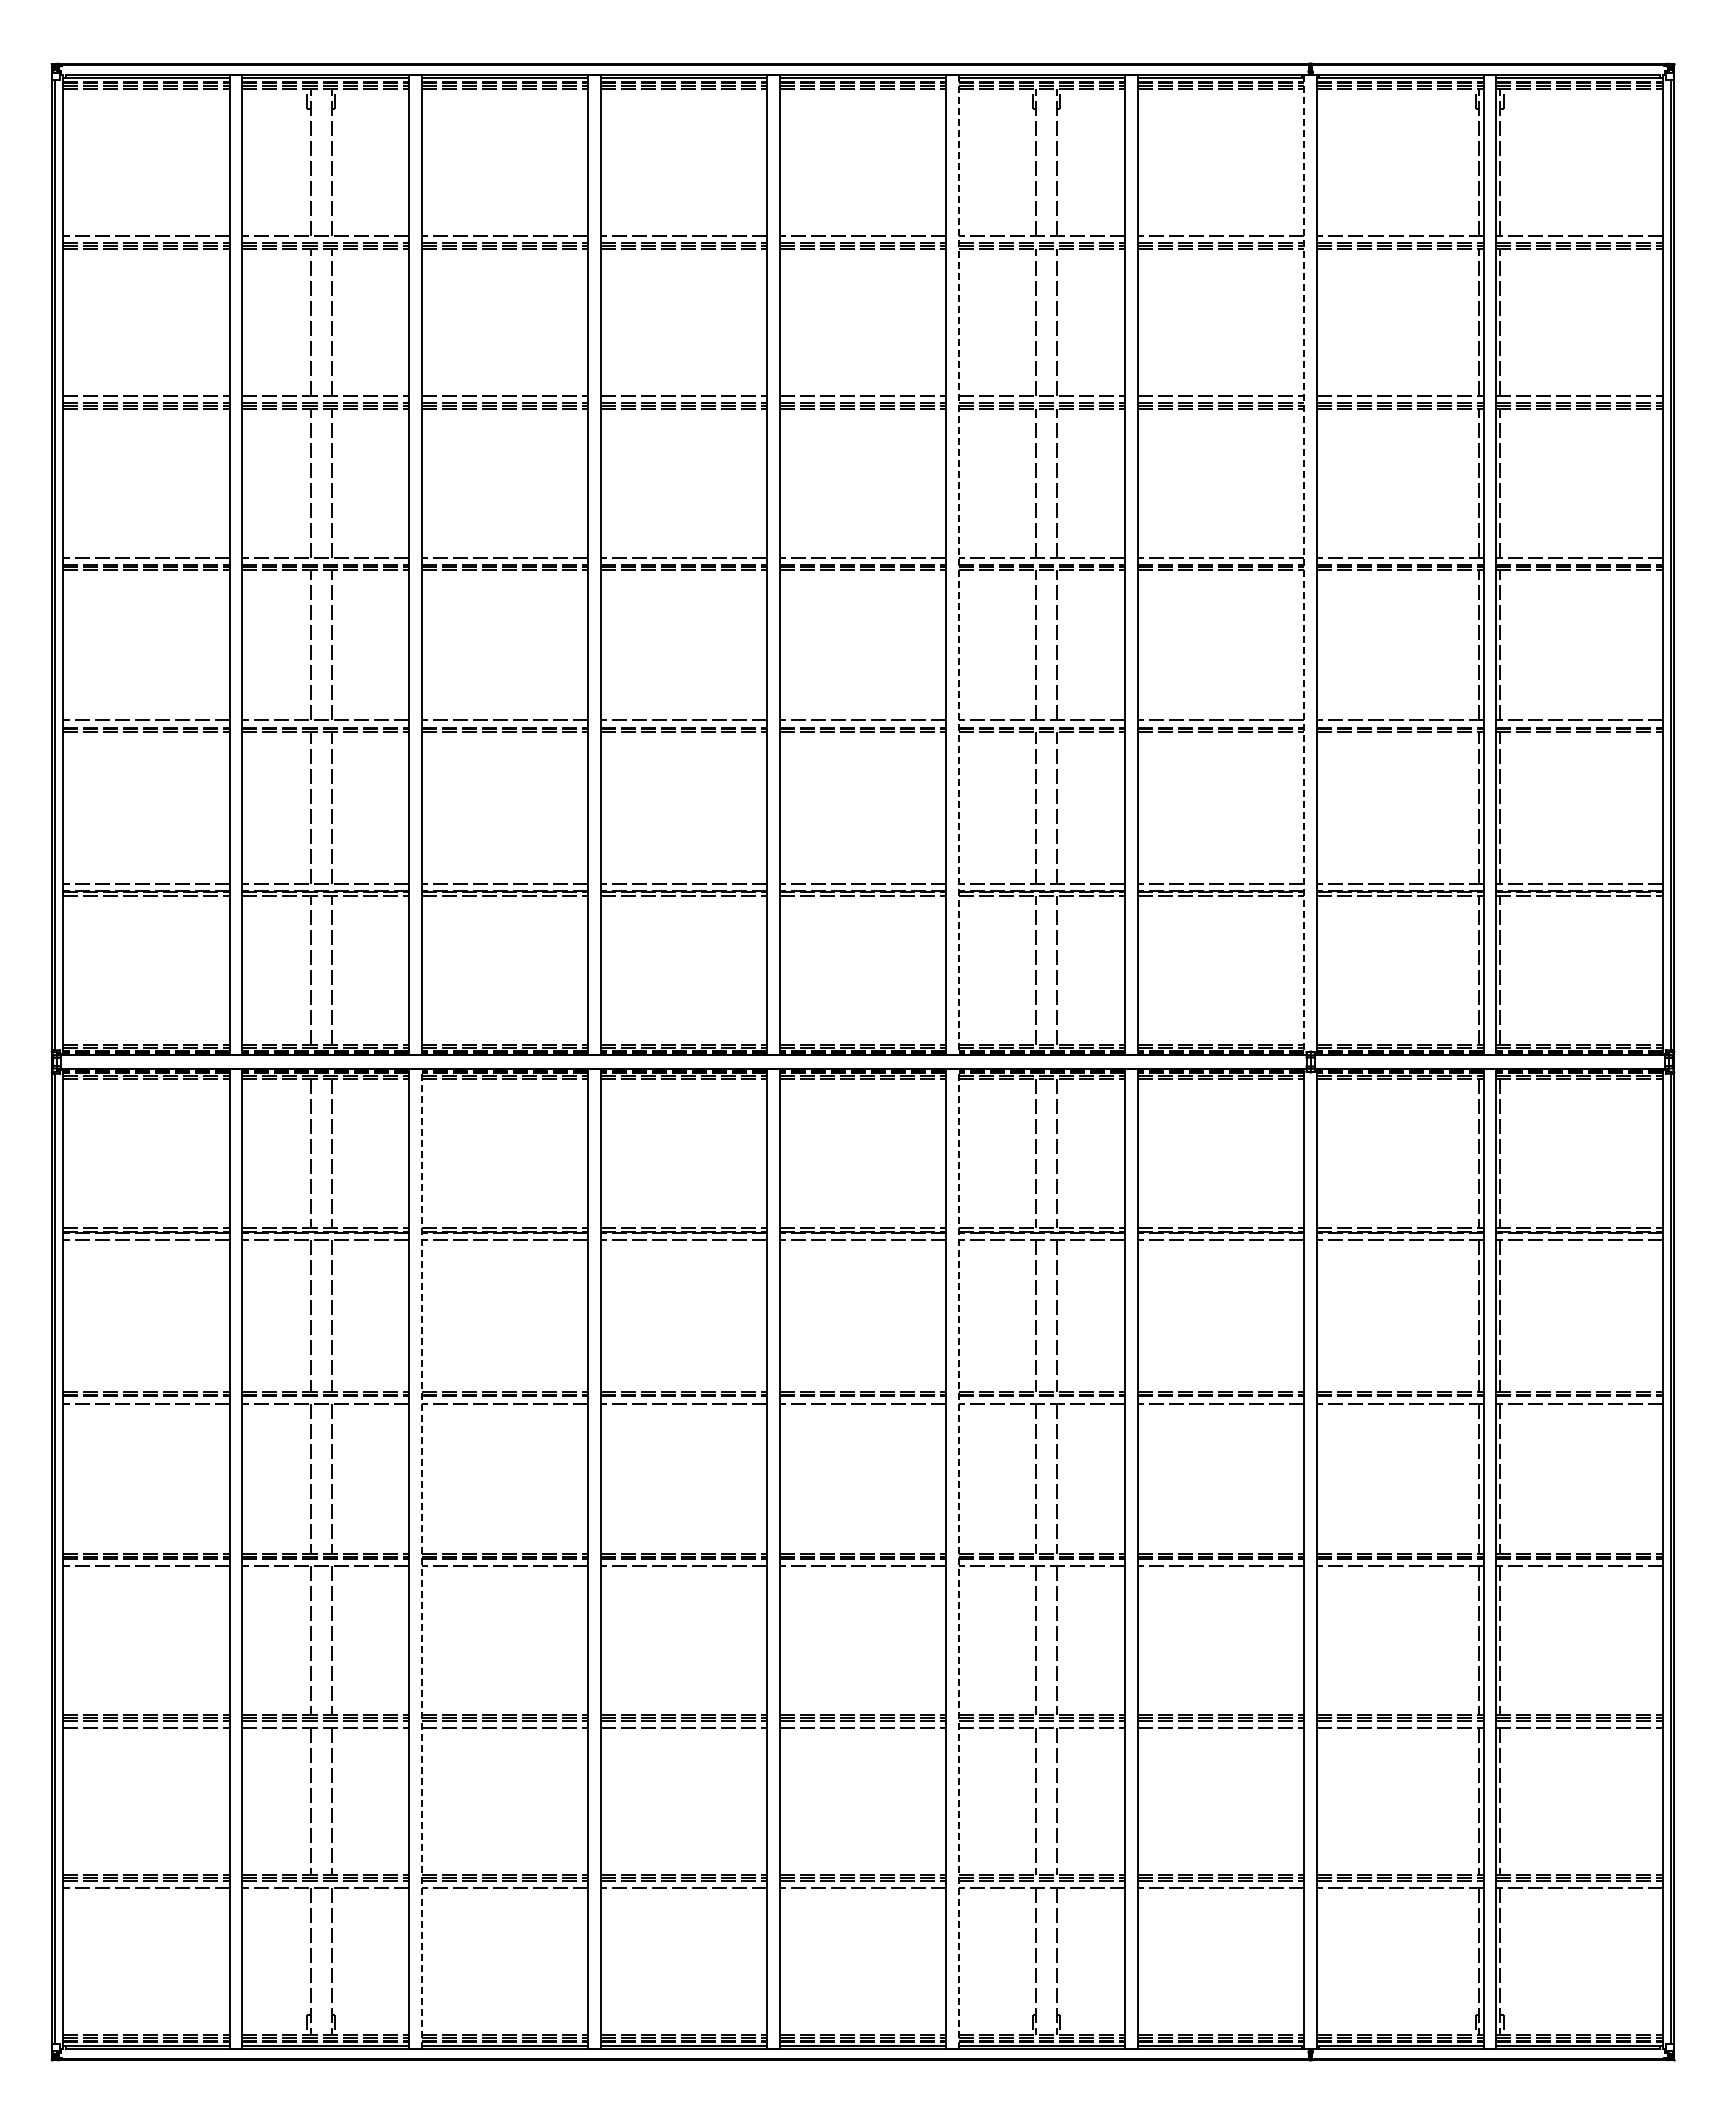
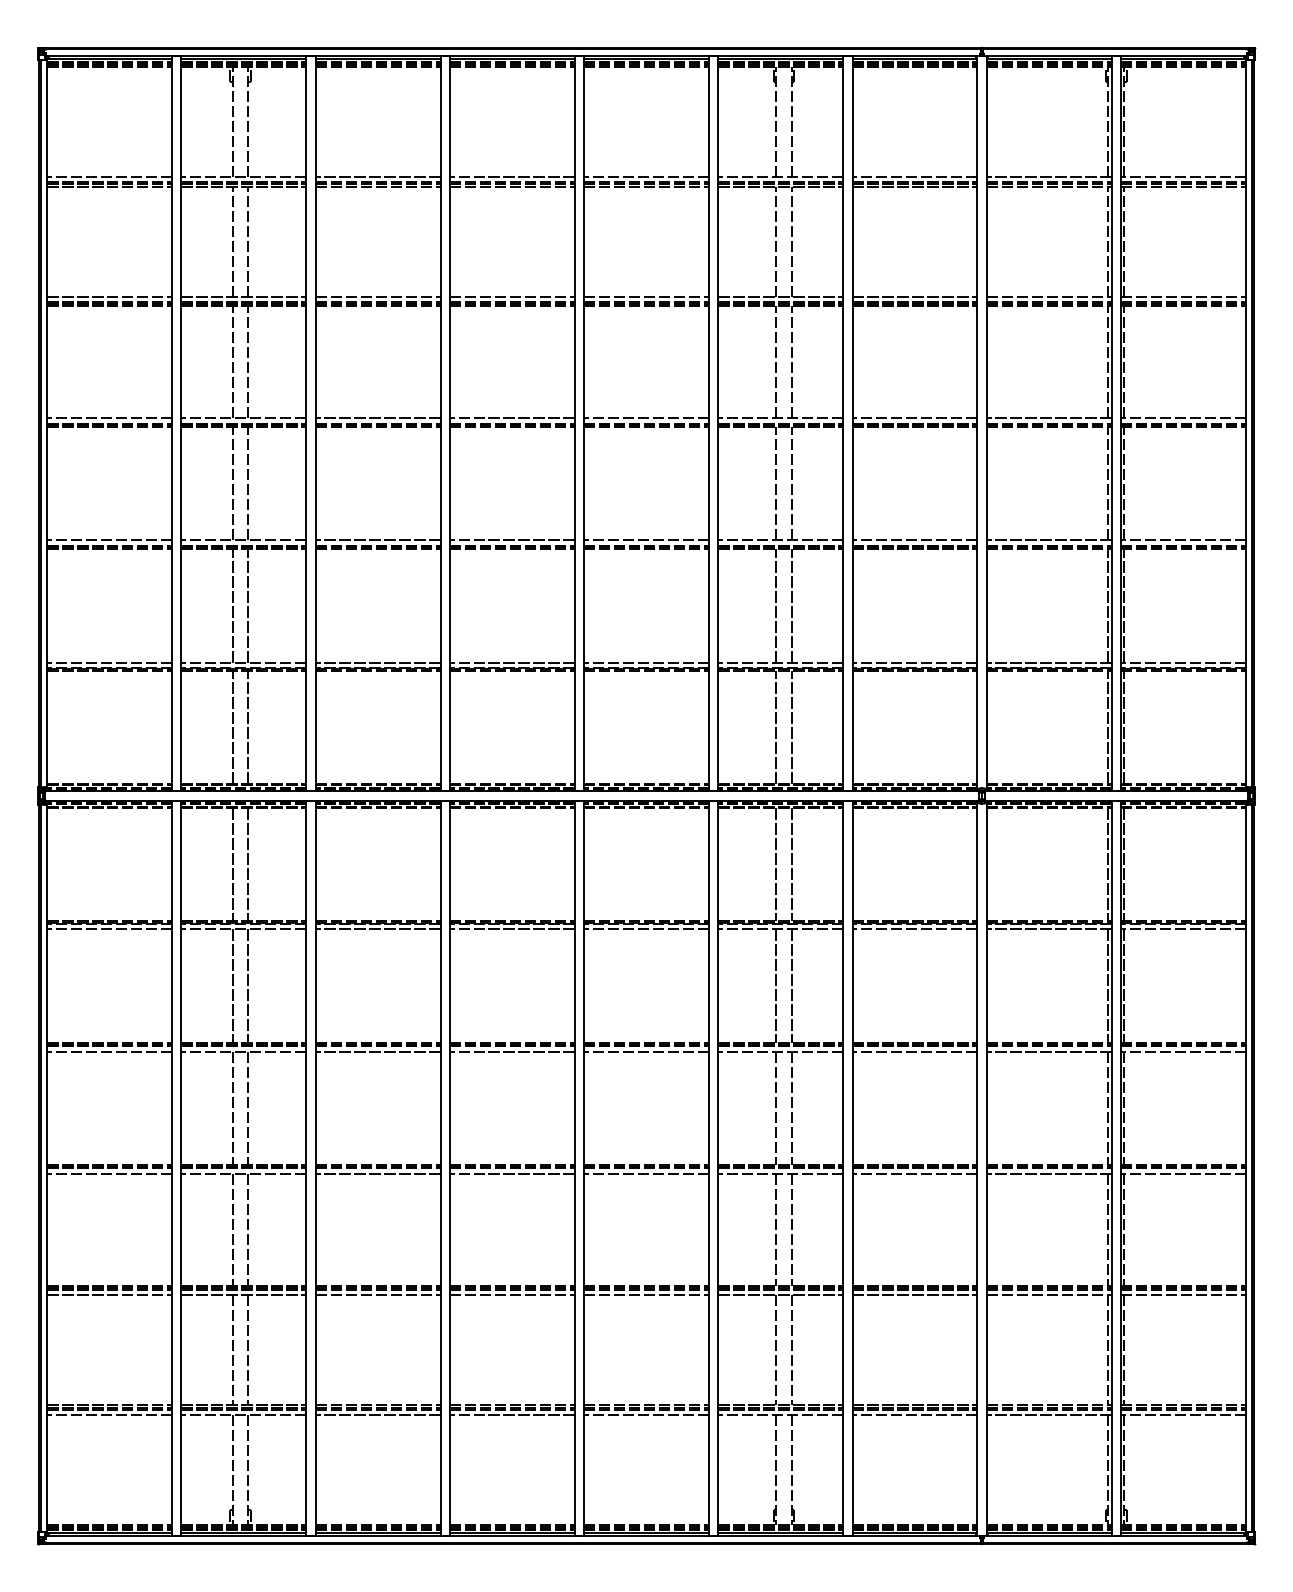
line: (958, 565) -> (718, 423), dashed -> solid
line: (1304, 565) -> (977, 423), dashed -> solid
line: (421, 1558) -> (315, 1168), dashed -> solid
line: (958, 1558) -> (718, 1168), dashed -> solid

